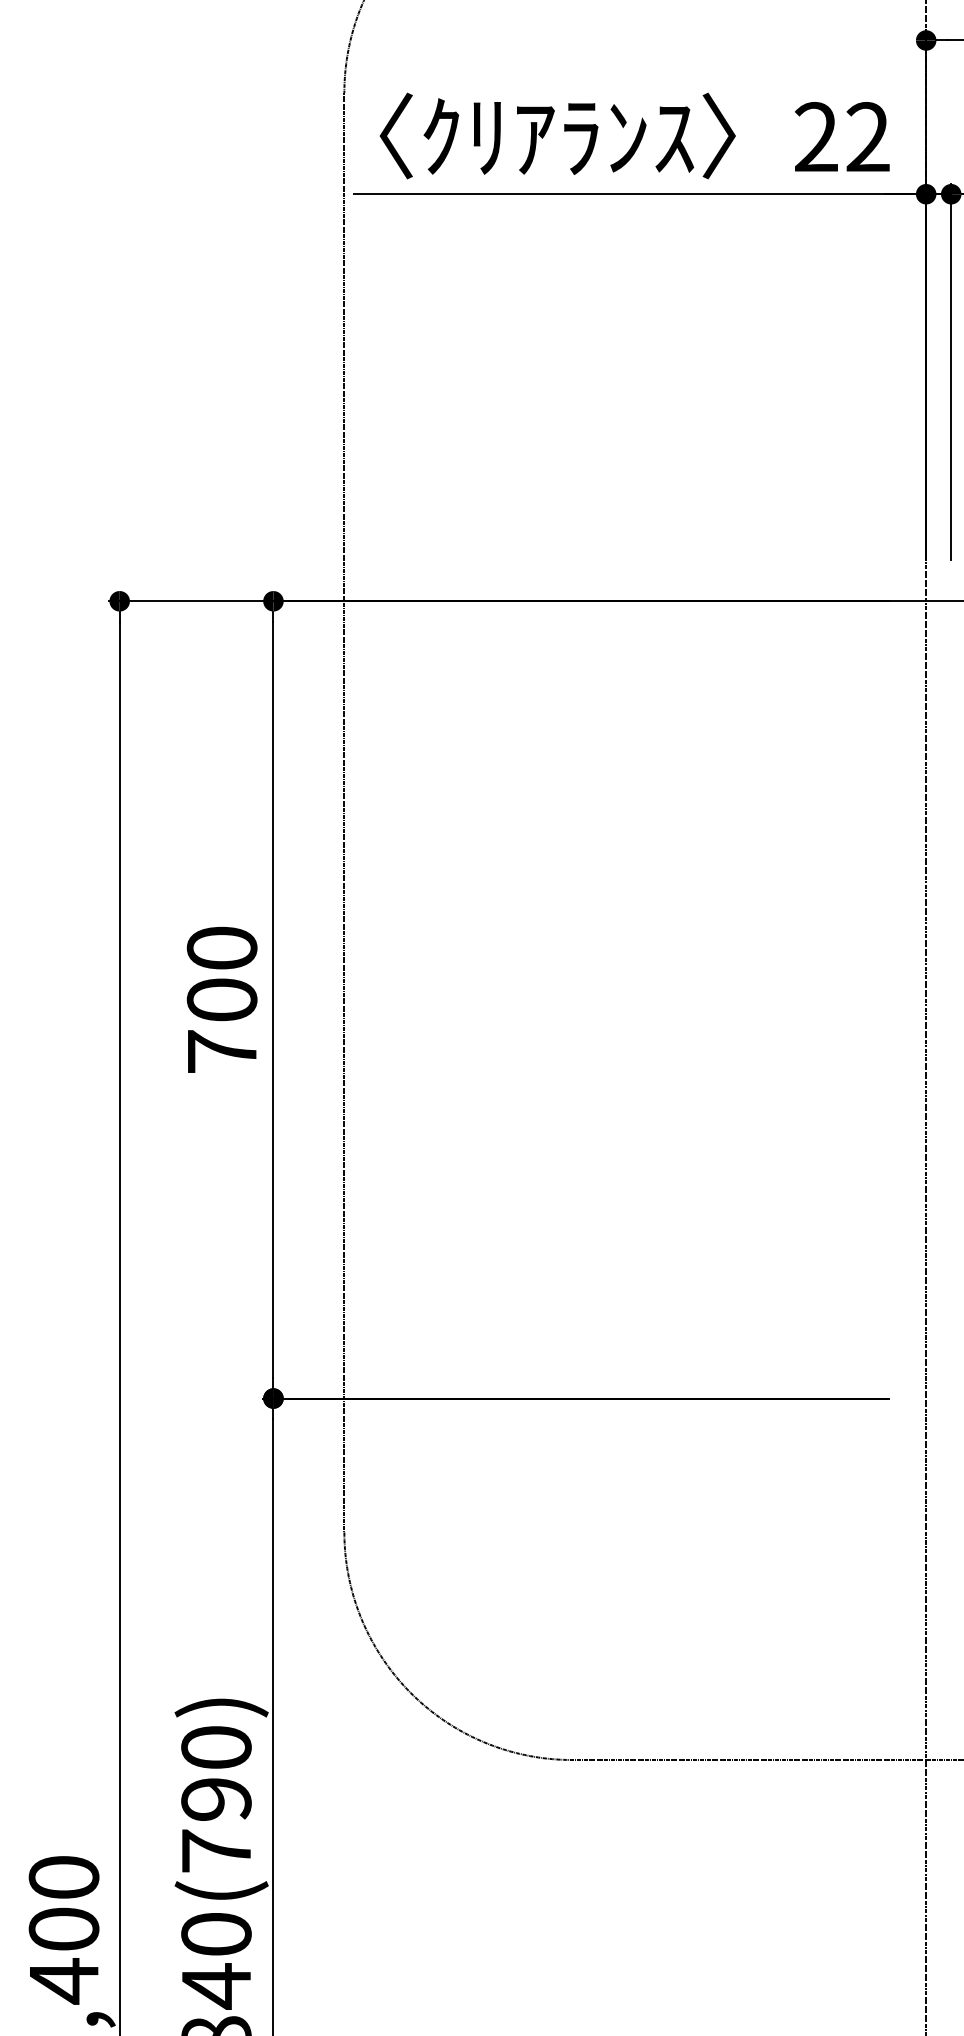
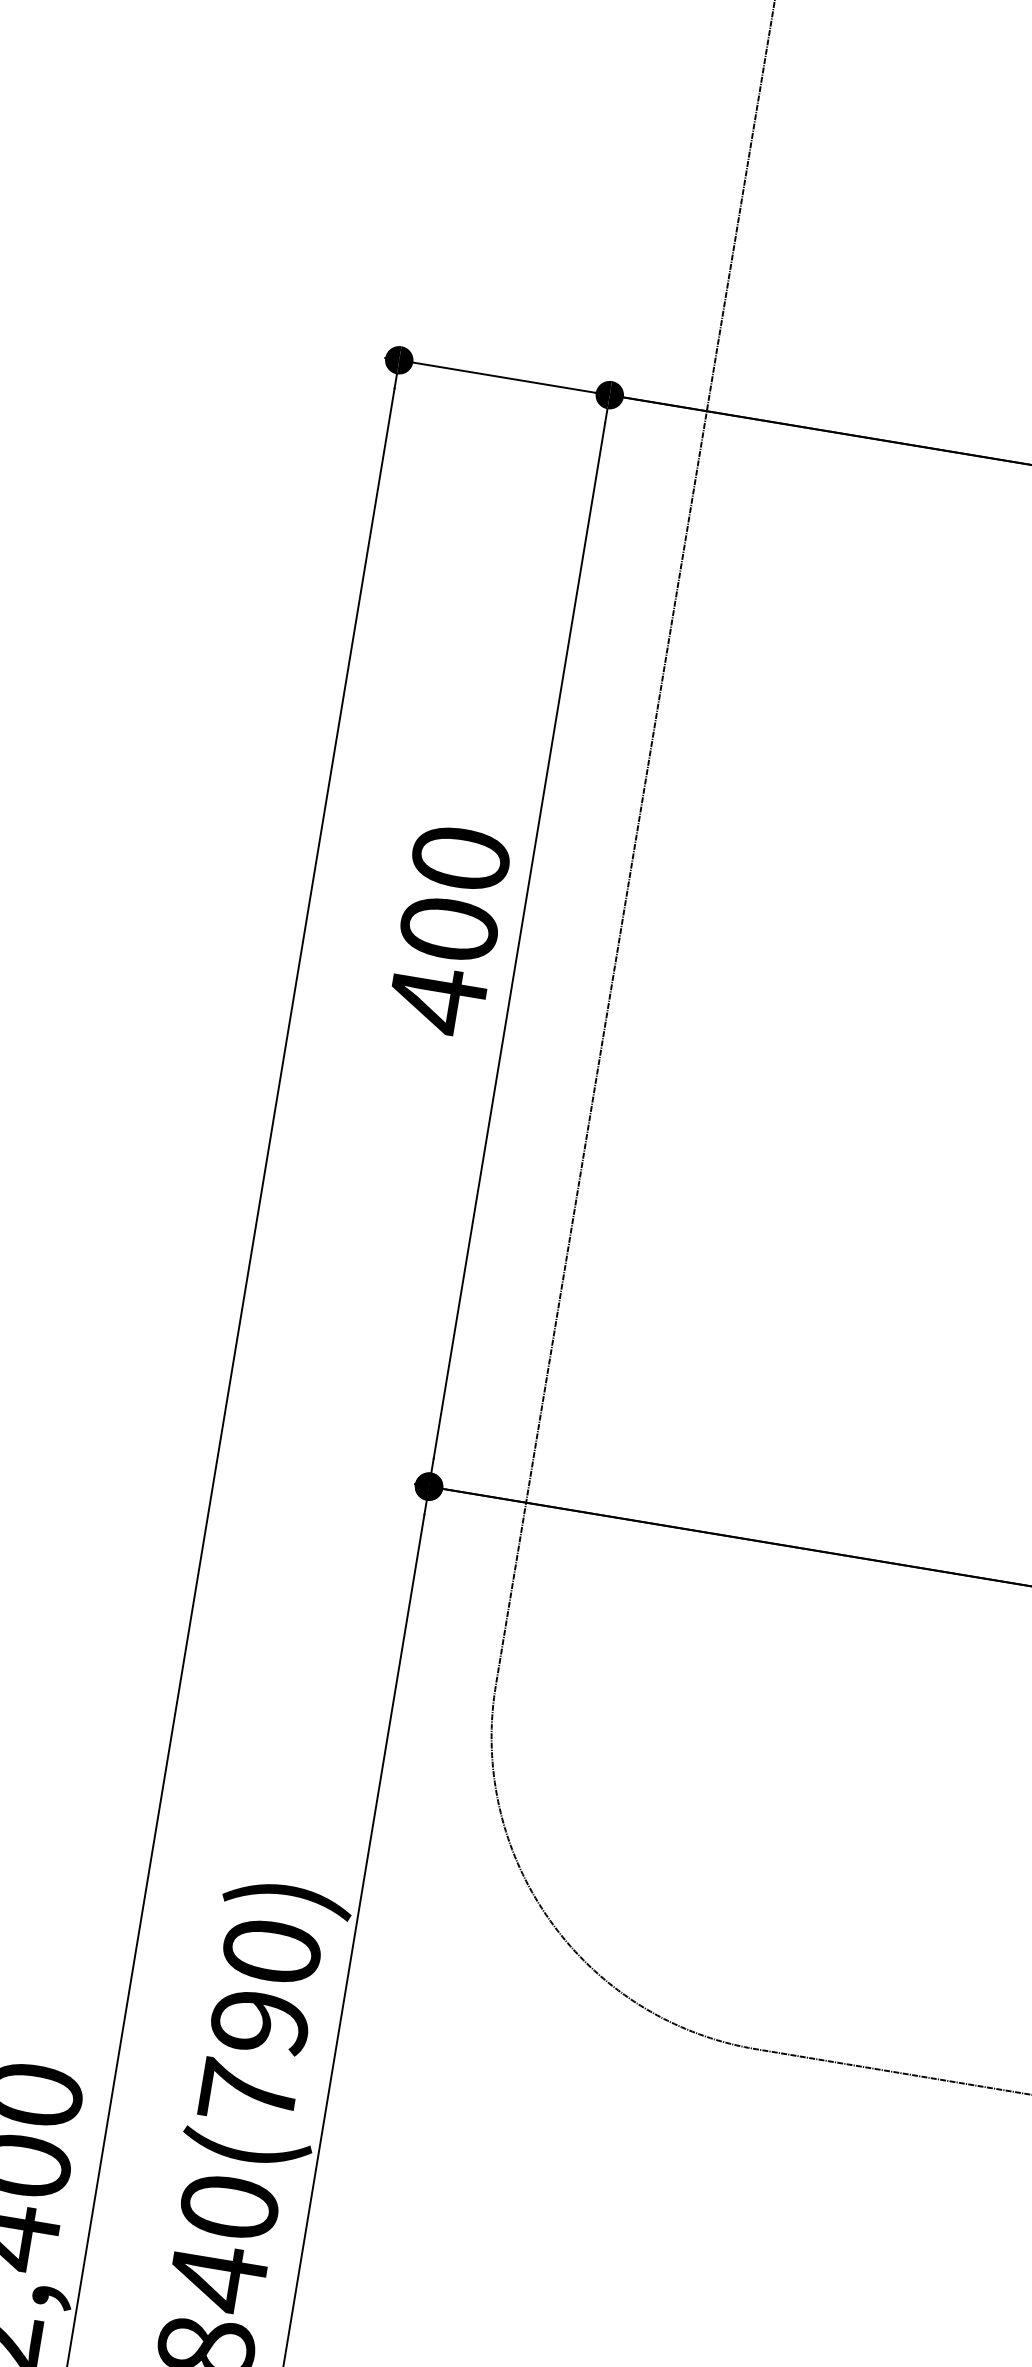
text: (222, 1051) -> (437, 999), 700 -> 400

